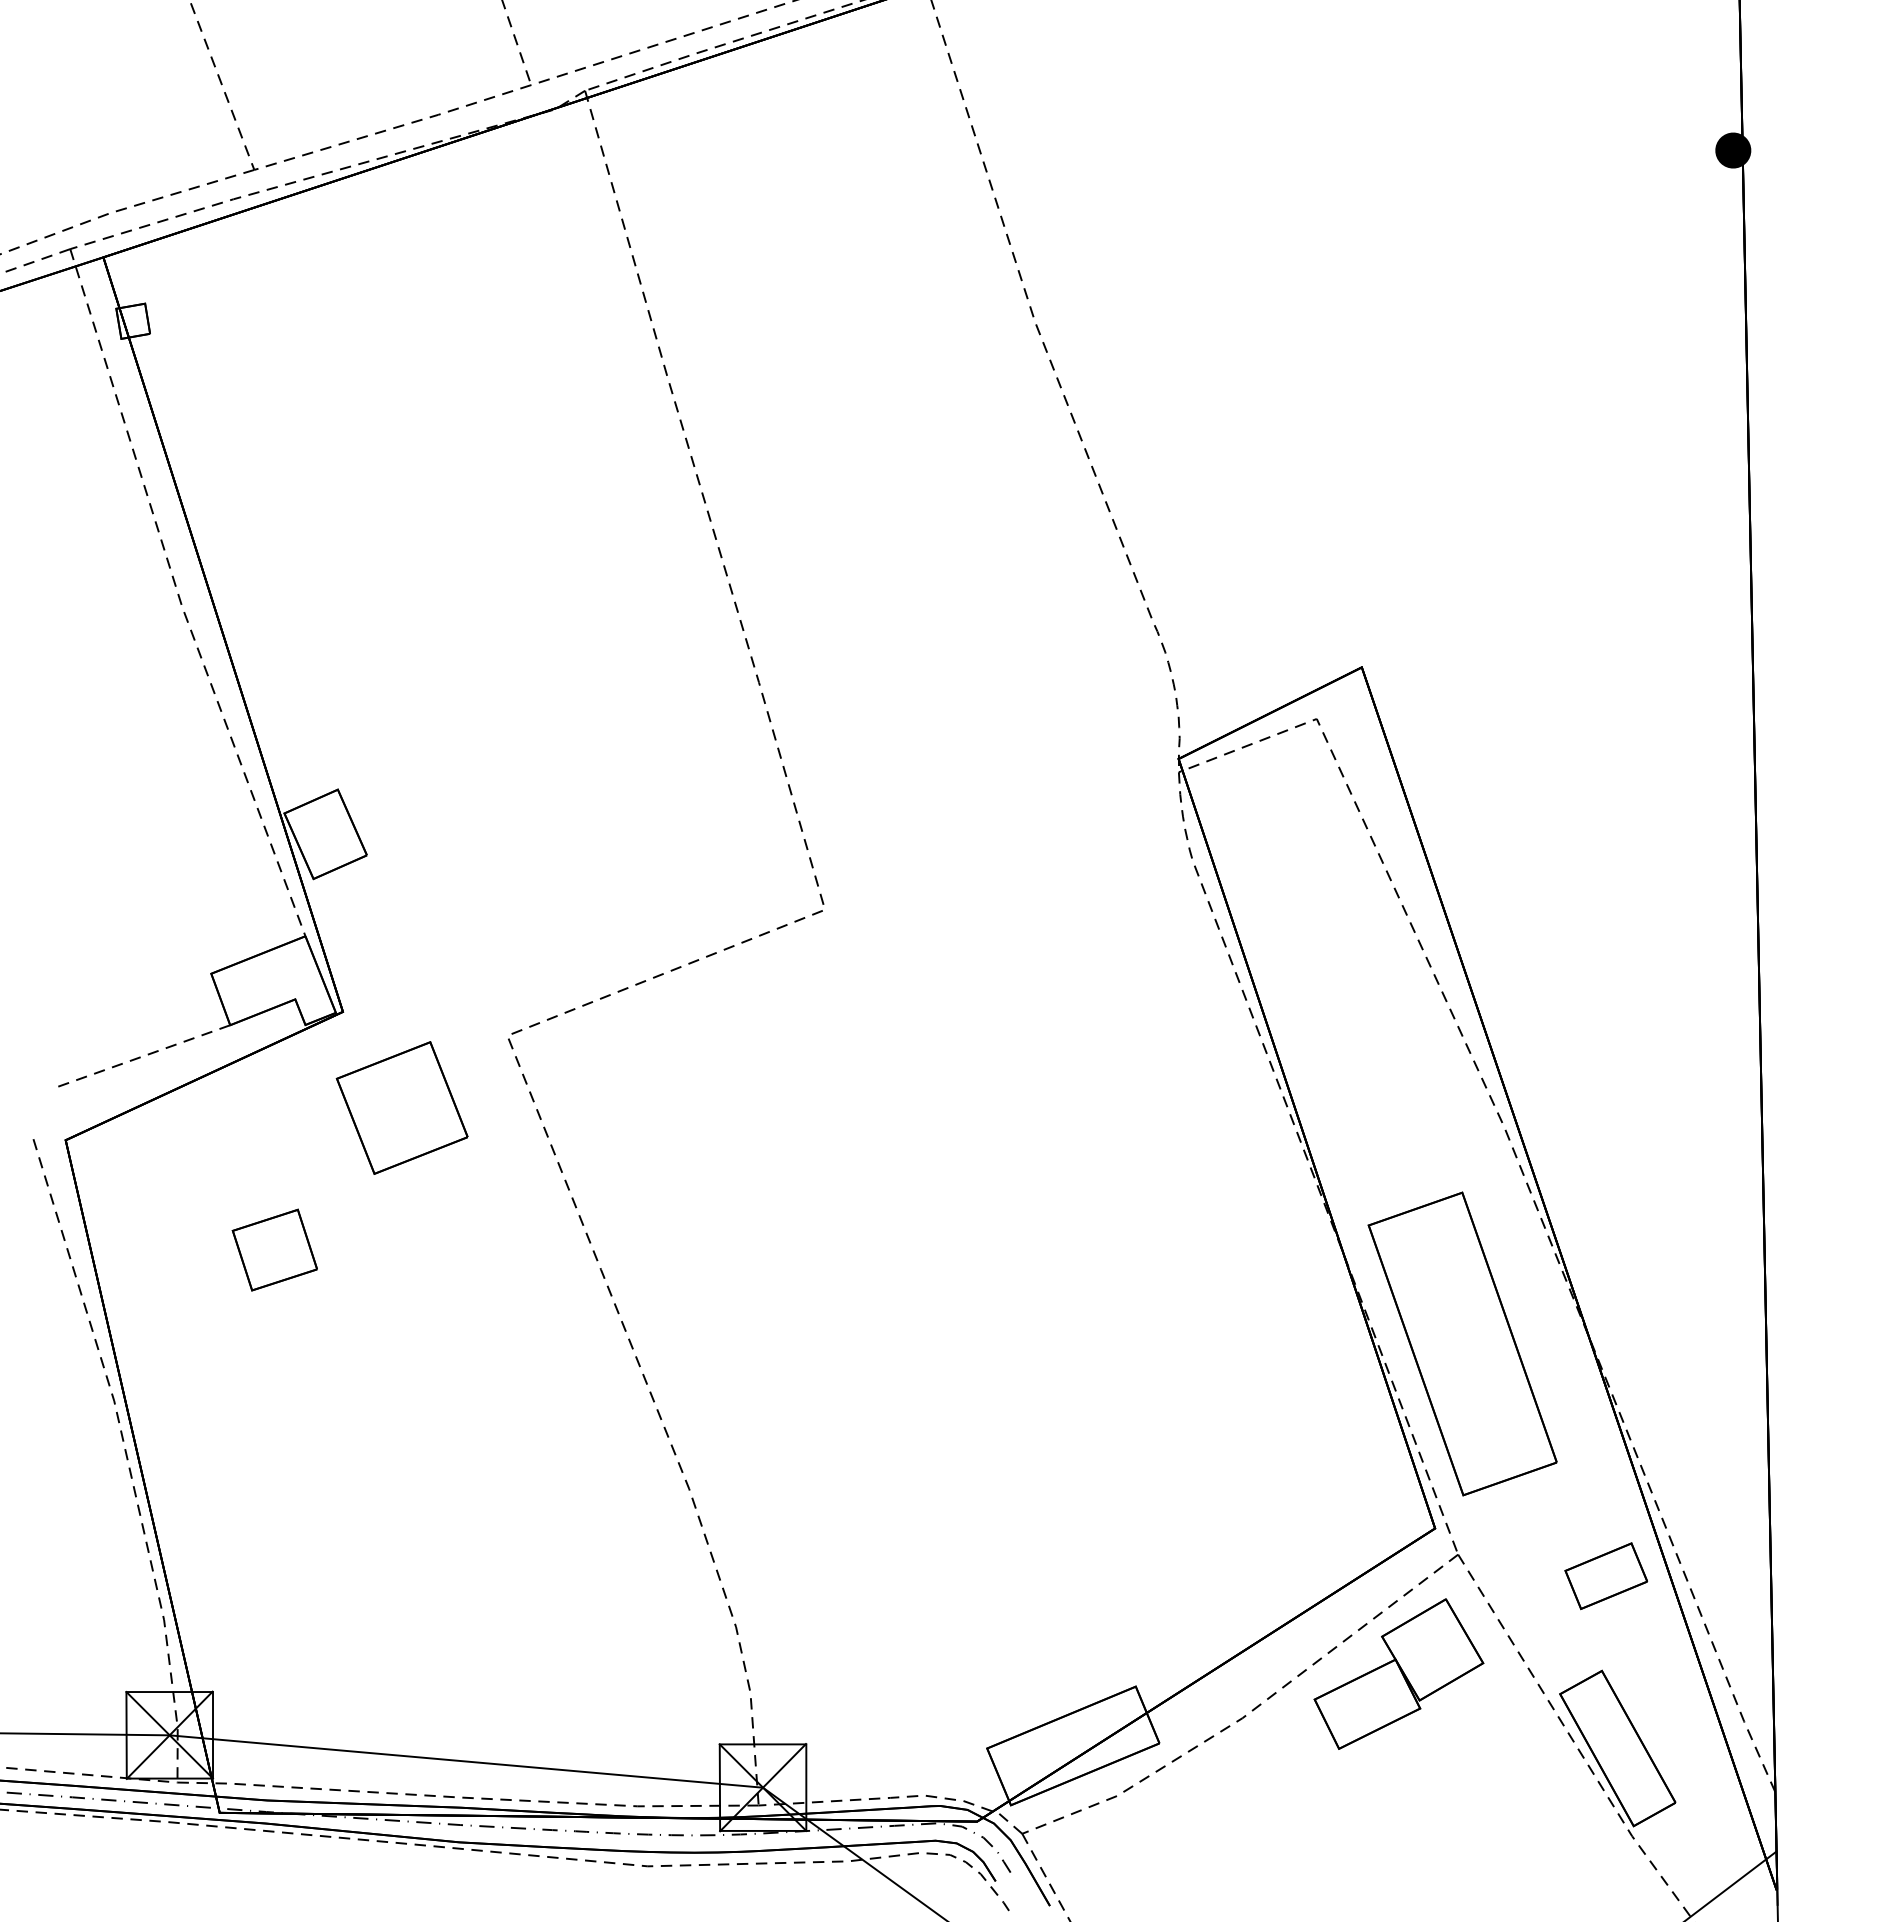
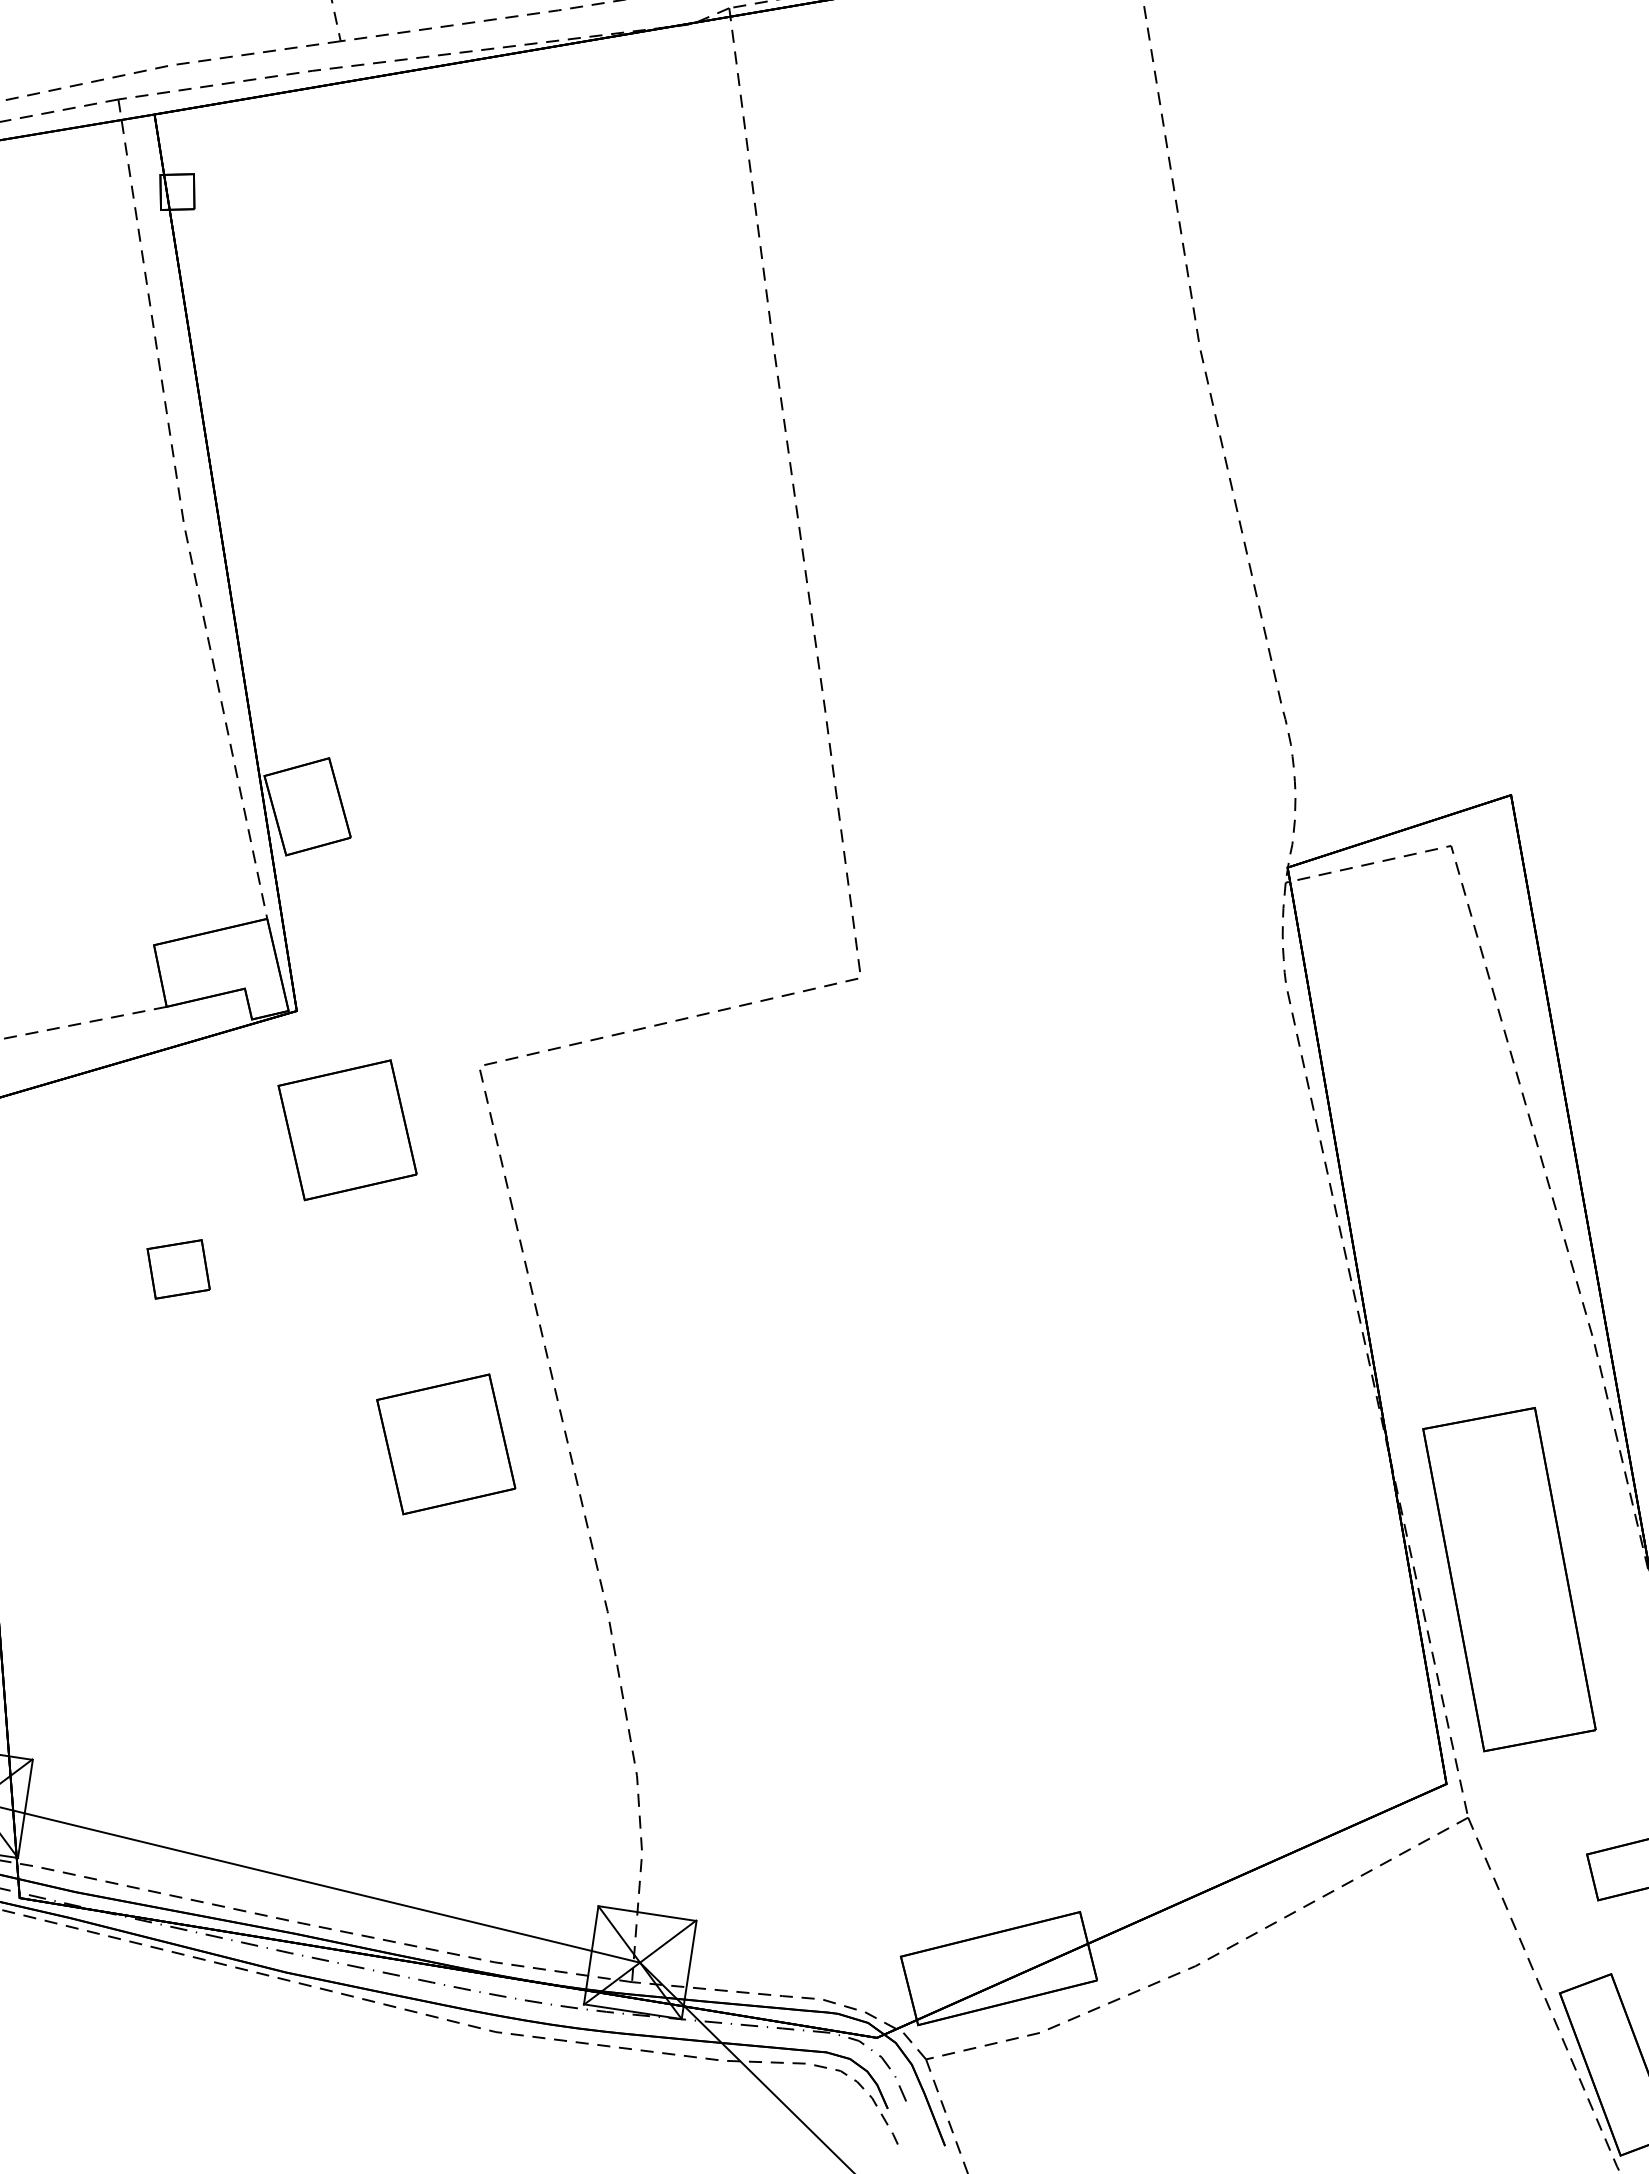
part: (274, 1249) -> (178, 1268), size x0.7
part: (527, 1365) -> (445, 1443), added
part: (1398, 1673) -> (1380, 1942), removed

